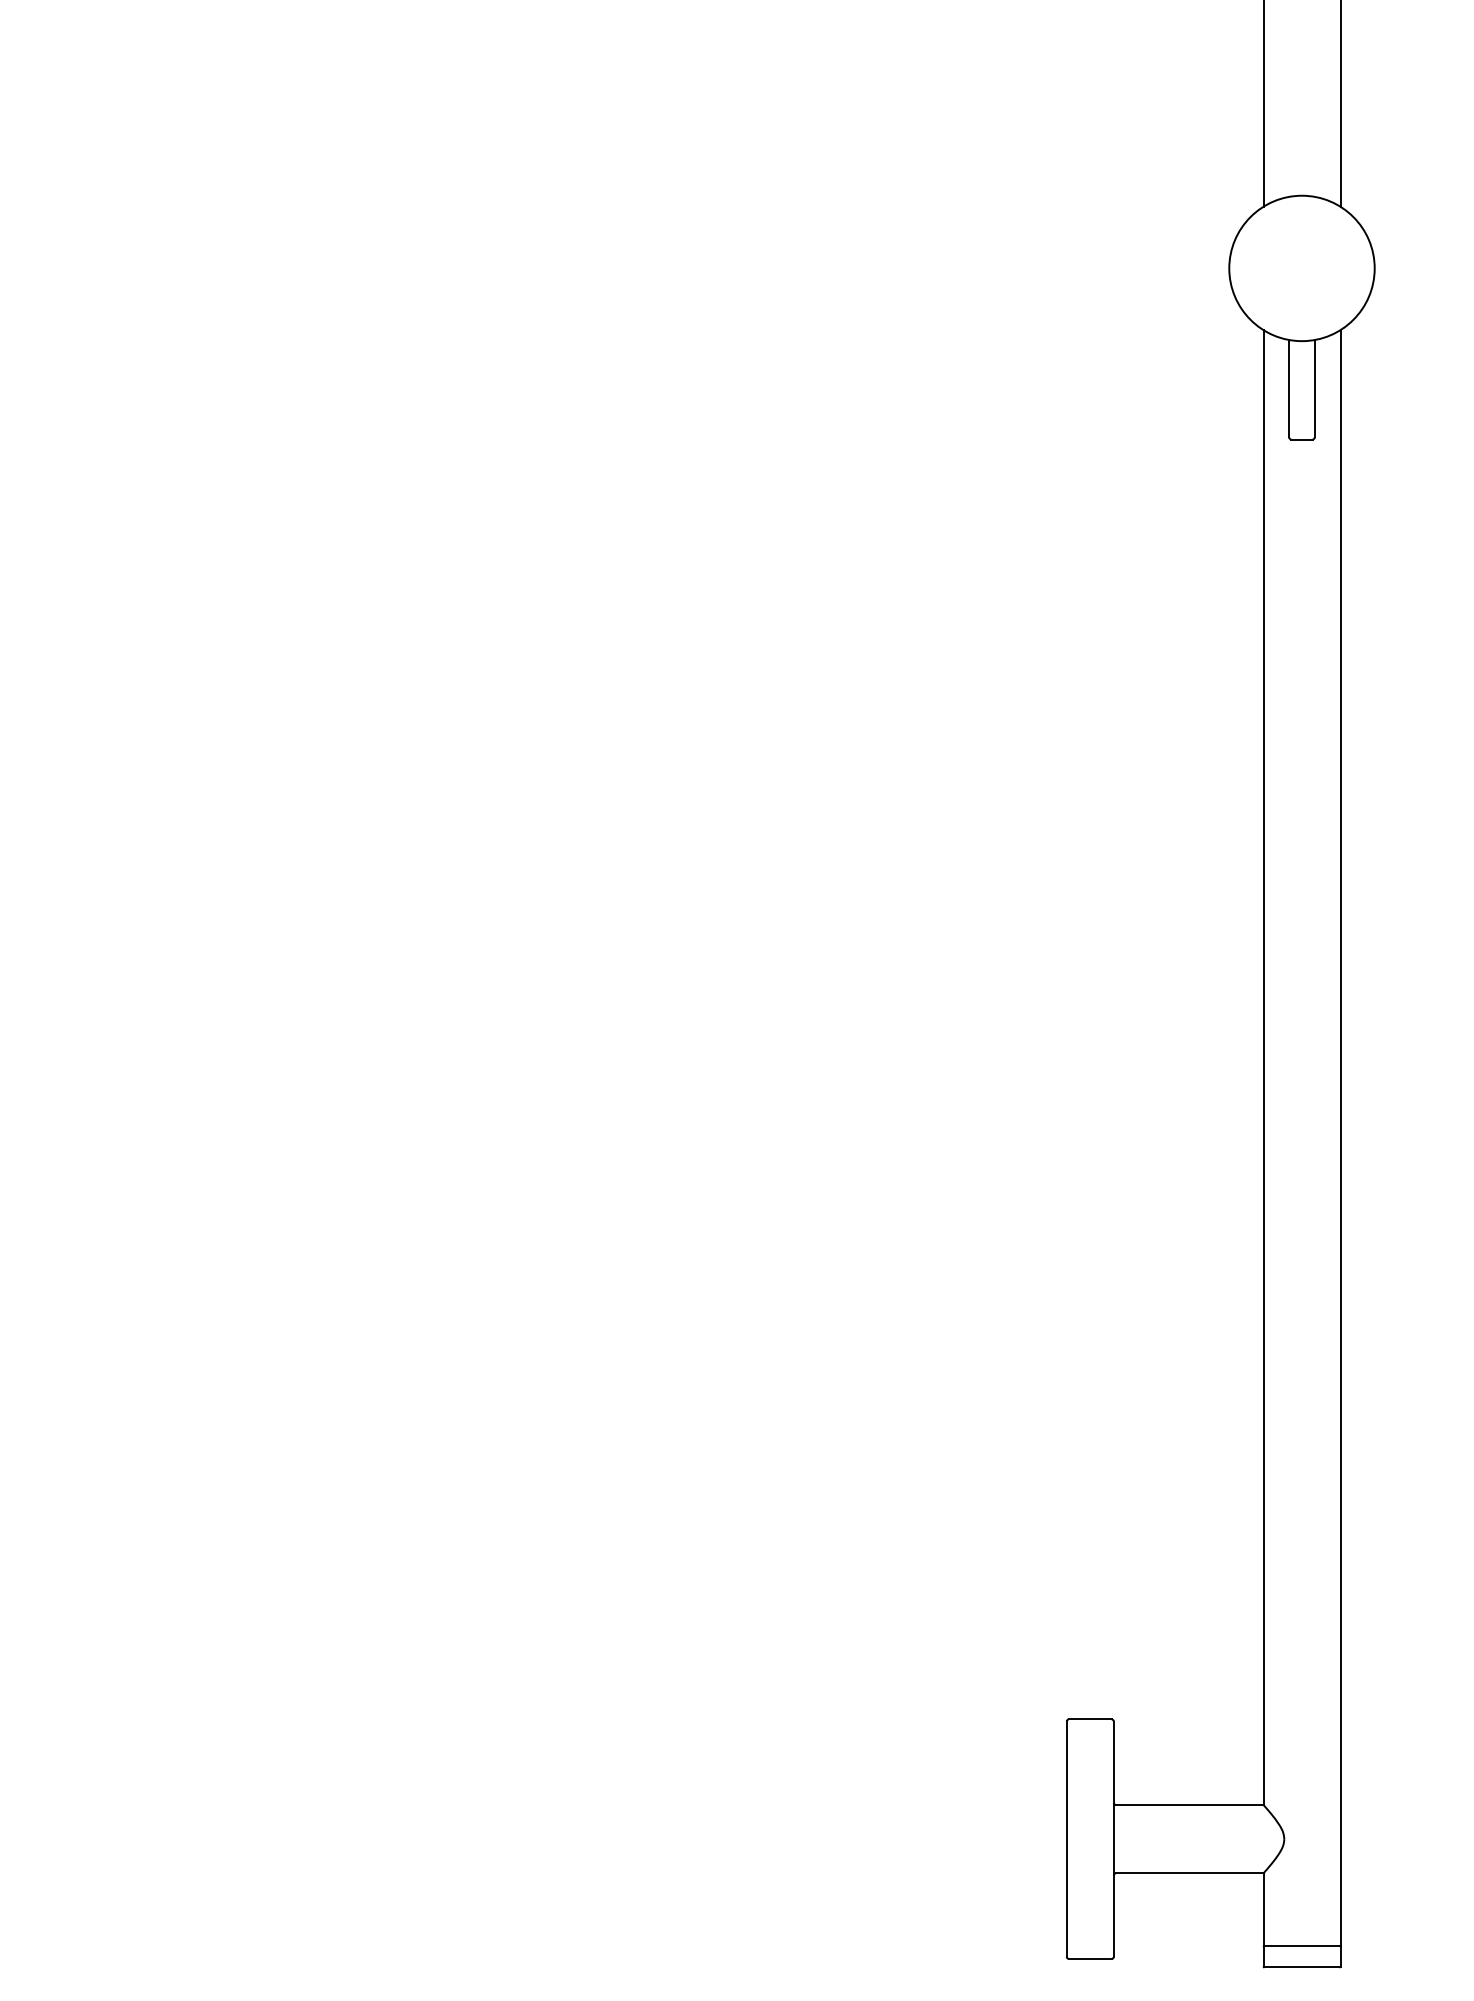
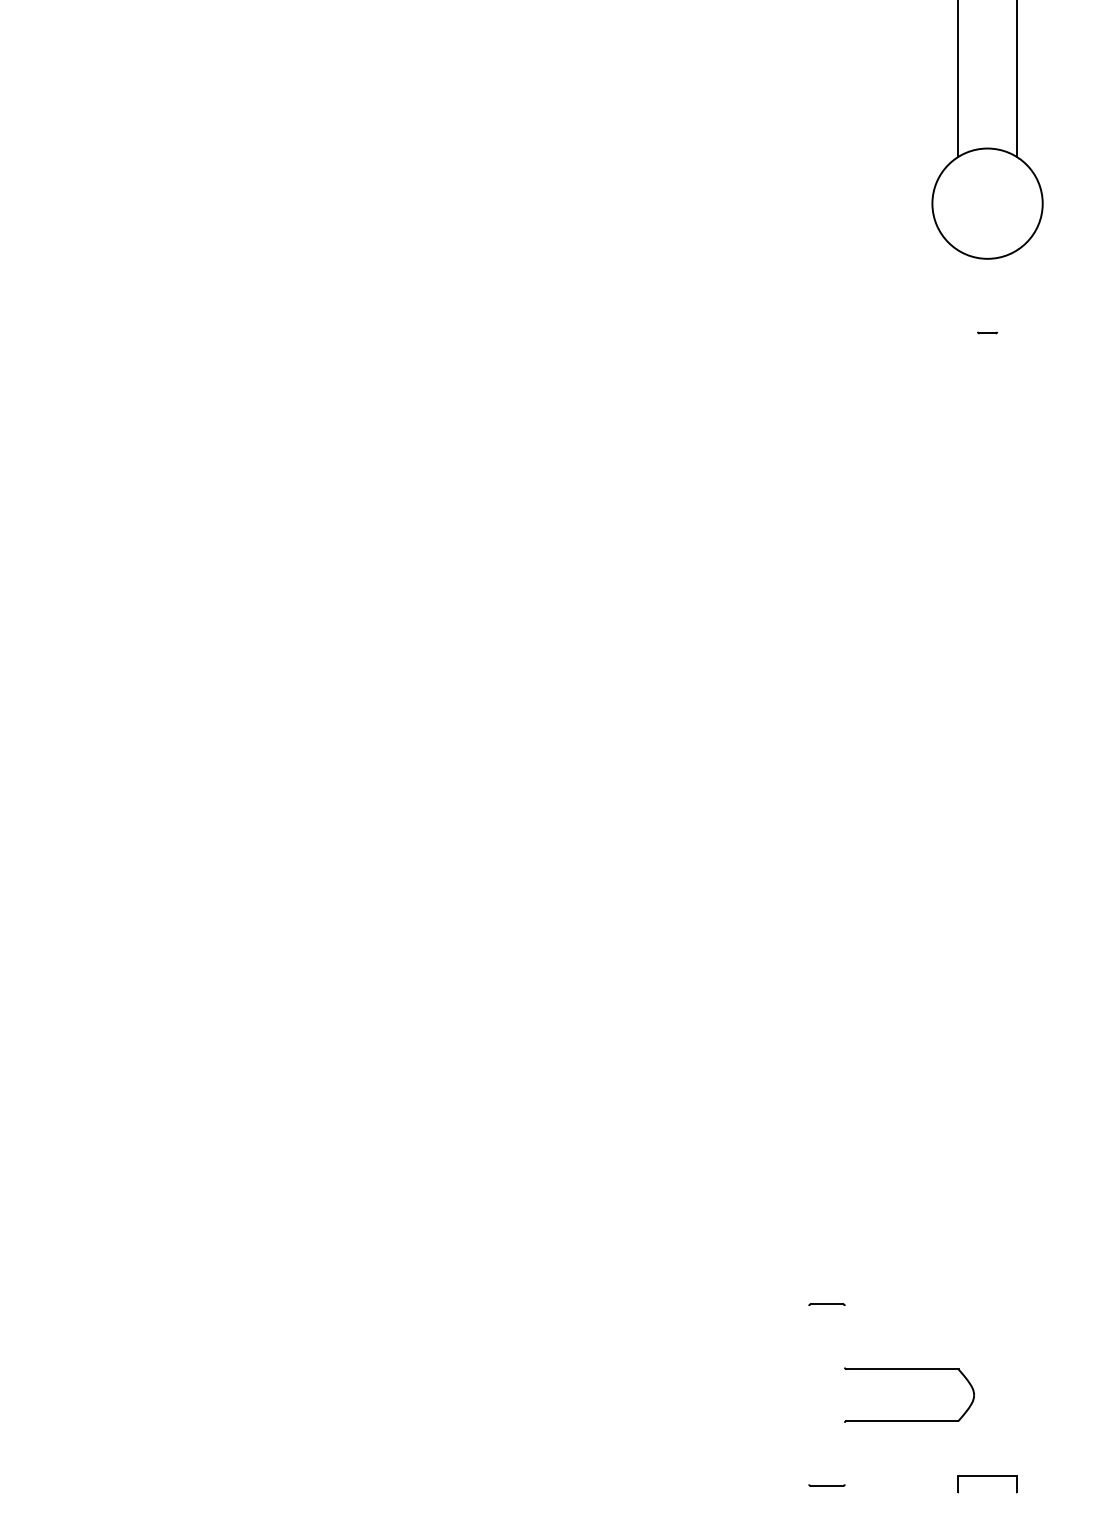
line: (1288, 388) -> (977, 294), removed
line: (1315, 388) -> (997, 294), removed
line: (1263, 1067) -> (958, 809), removed
line: (1340, 1138) -> (1016, 863), removed
line: (1067, 1838) -> (809, 1394), removed
line: (1113, 1838) -> (844, 1394), removed
line: (1263, 1909) -> (958, 1448), removed
line: (1301, 1967) -> (987, 1492), removed

